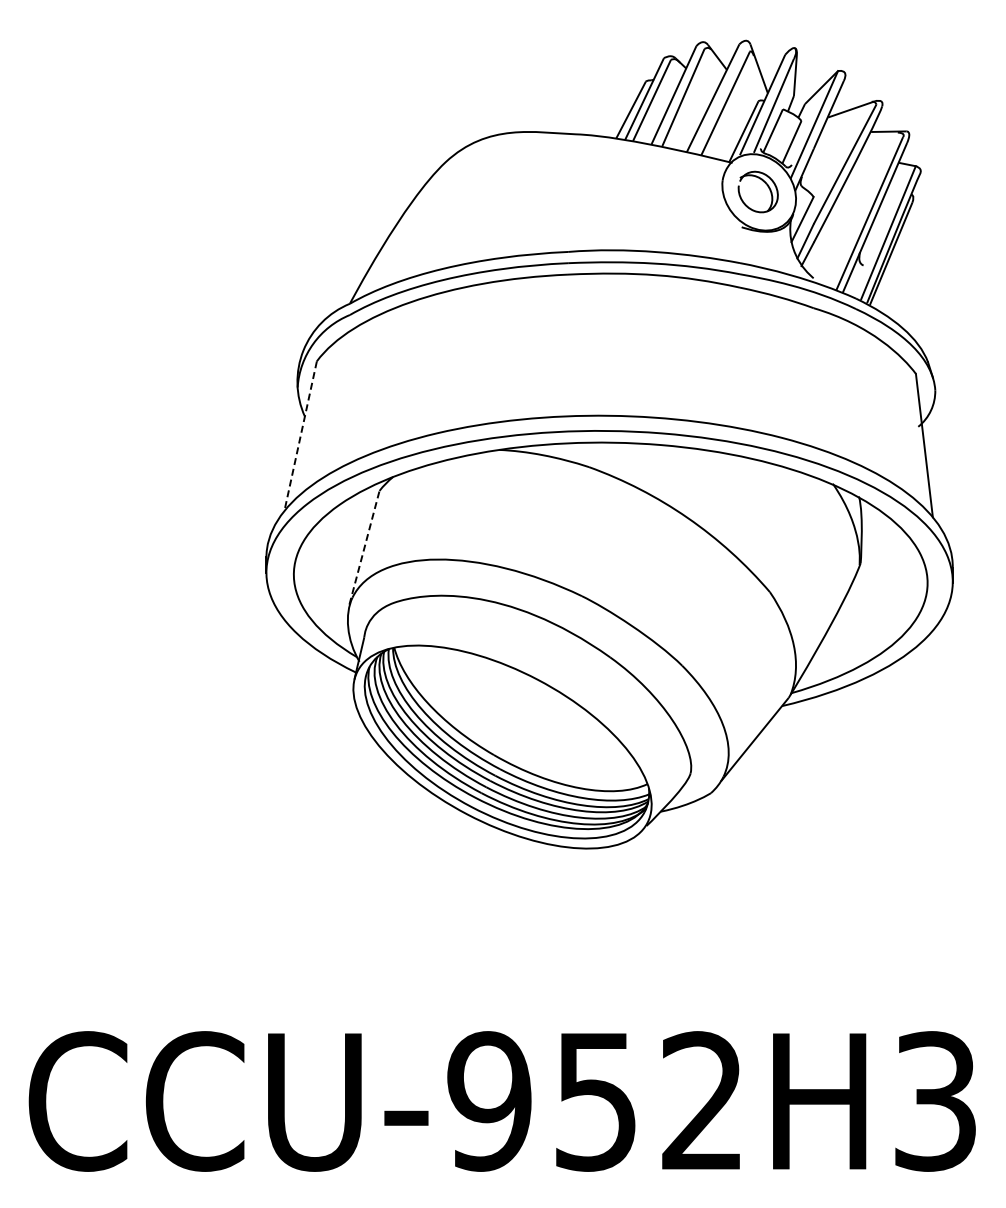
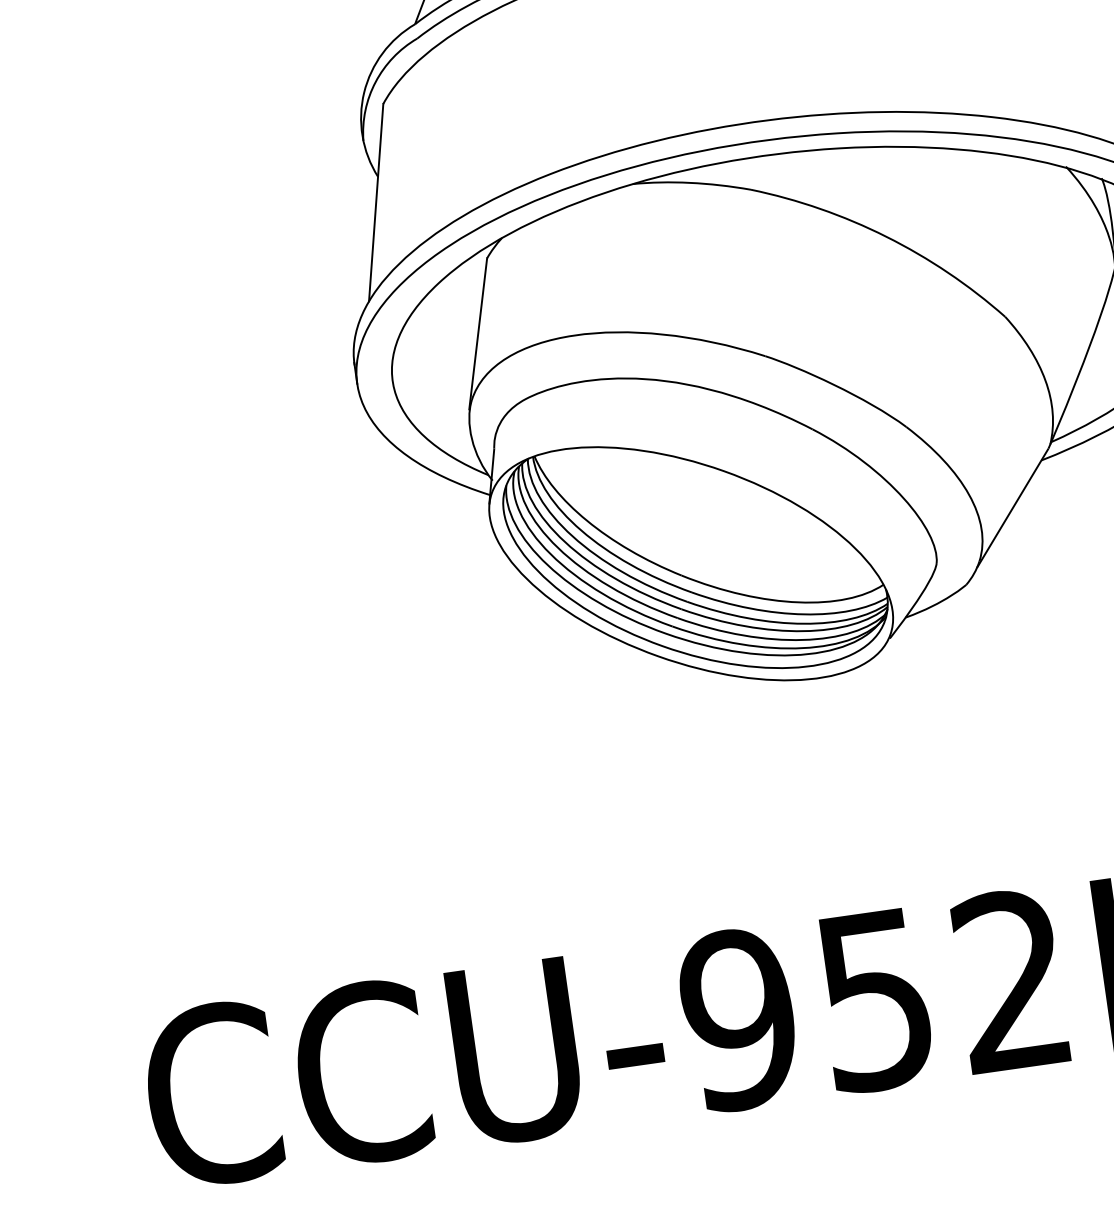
line: (300, 436) -> (376, 203), dashed -> solid
line: (364, 547) -> (478, 333), dashed -> solid

